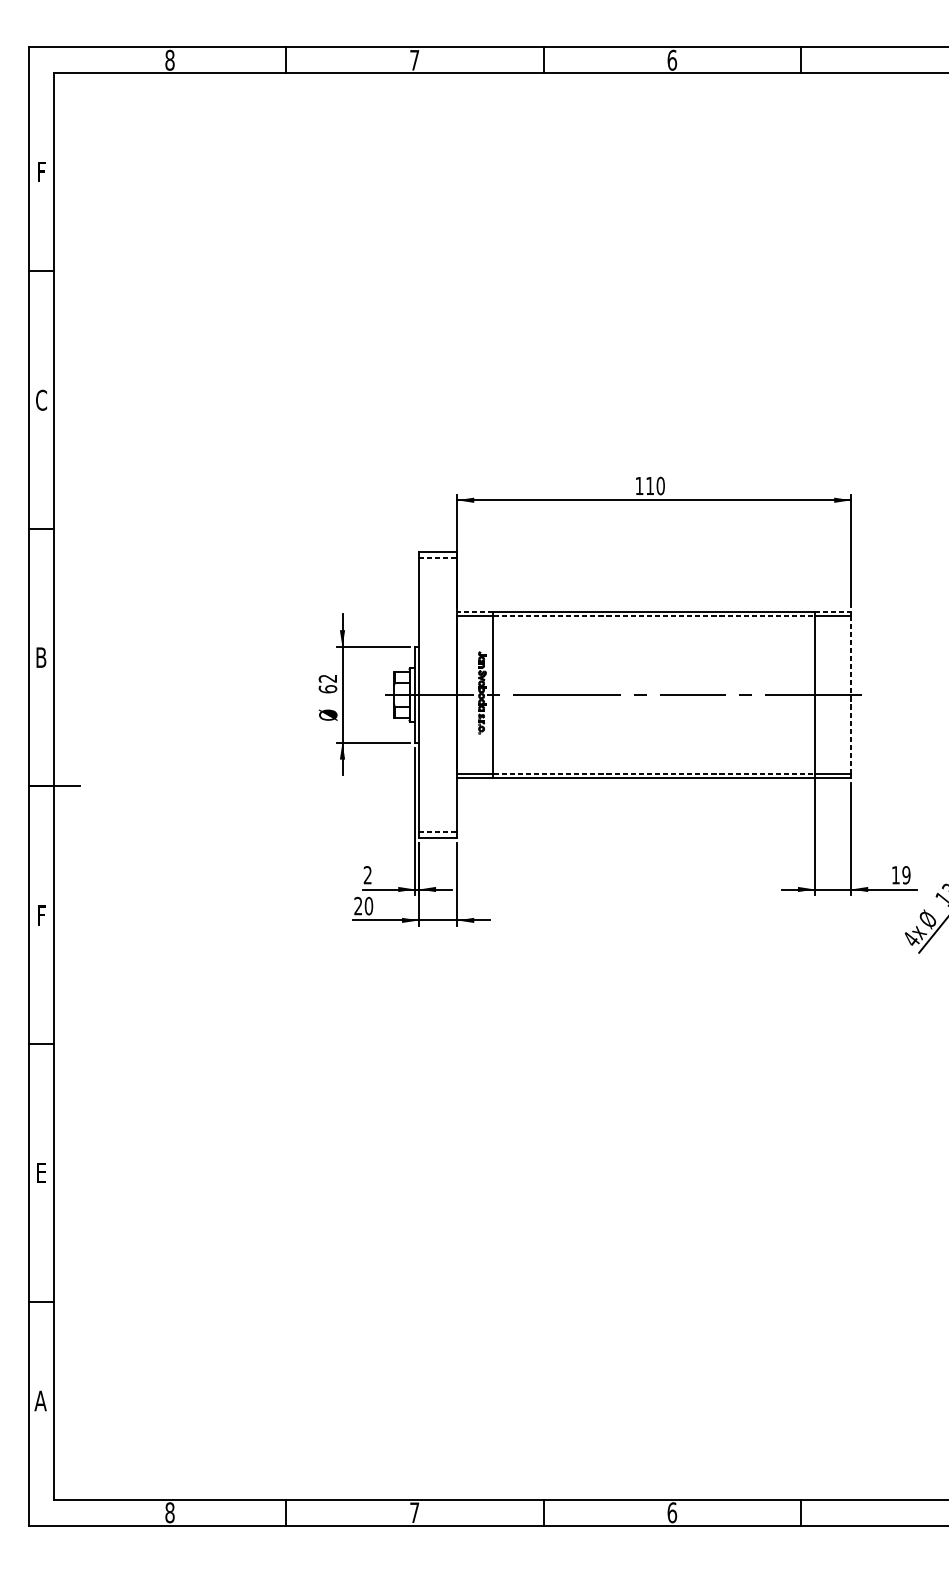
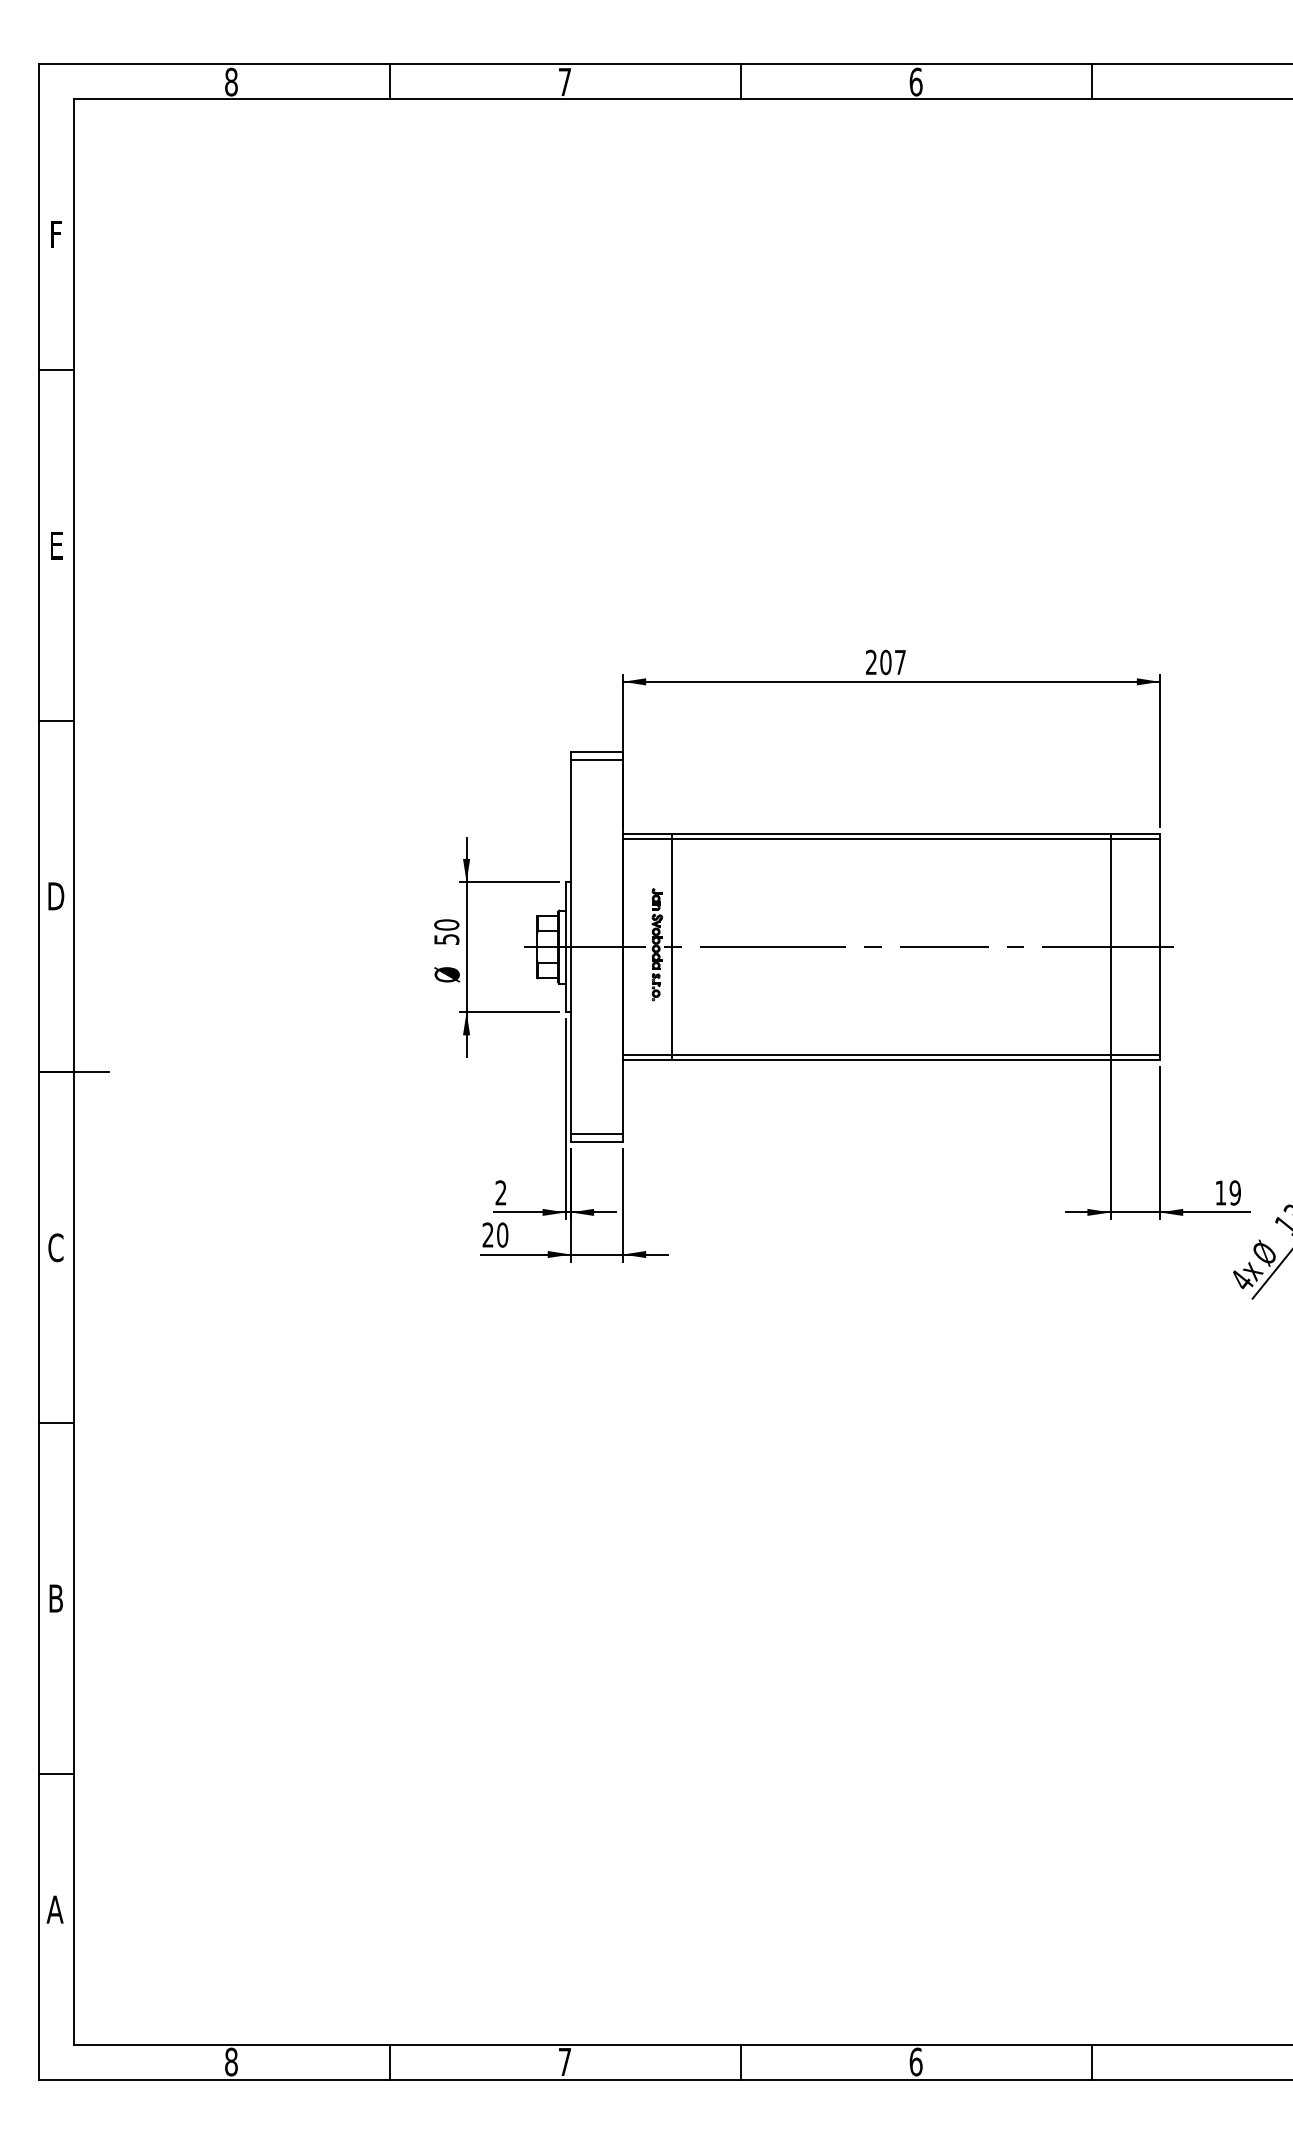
text: (40, 400) -> (55, 545), C -> E
text: (650, 486) -> (886, 662), 110 -> 207
line: (438, 557) -> (597, 759), dashed -> solid
line: (475, 611) -> (647, 833), dashed -> solid
line: (833, 611) -> (1135, 833), dashed -> solid
line: (654, 615) -> (892, 839), dashed -> solid
text: (41, 657) -> (56, 896), B -> D
text: (327, 684) -> (446, 932), 62 -> 50
line: (851, 695) -> (1160, 947), dashed -> solid
line: (654, 774) -> (892, 1055), dashed -> solid
line: (438, 832) -> (597, 1134), dashed -> solid
text: (40, 915) -> (55, 1247), F -> C
text: (40, 1172) -> (55, 1598), E -> B

